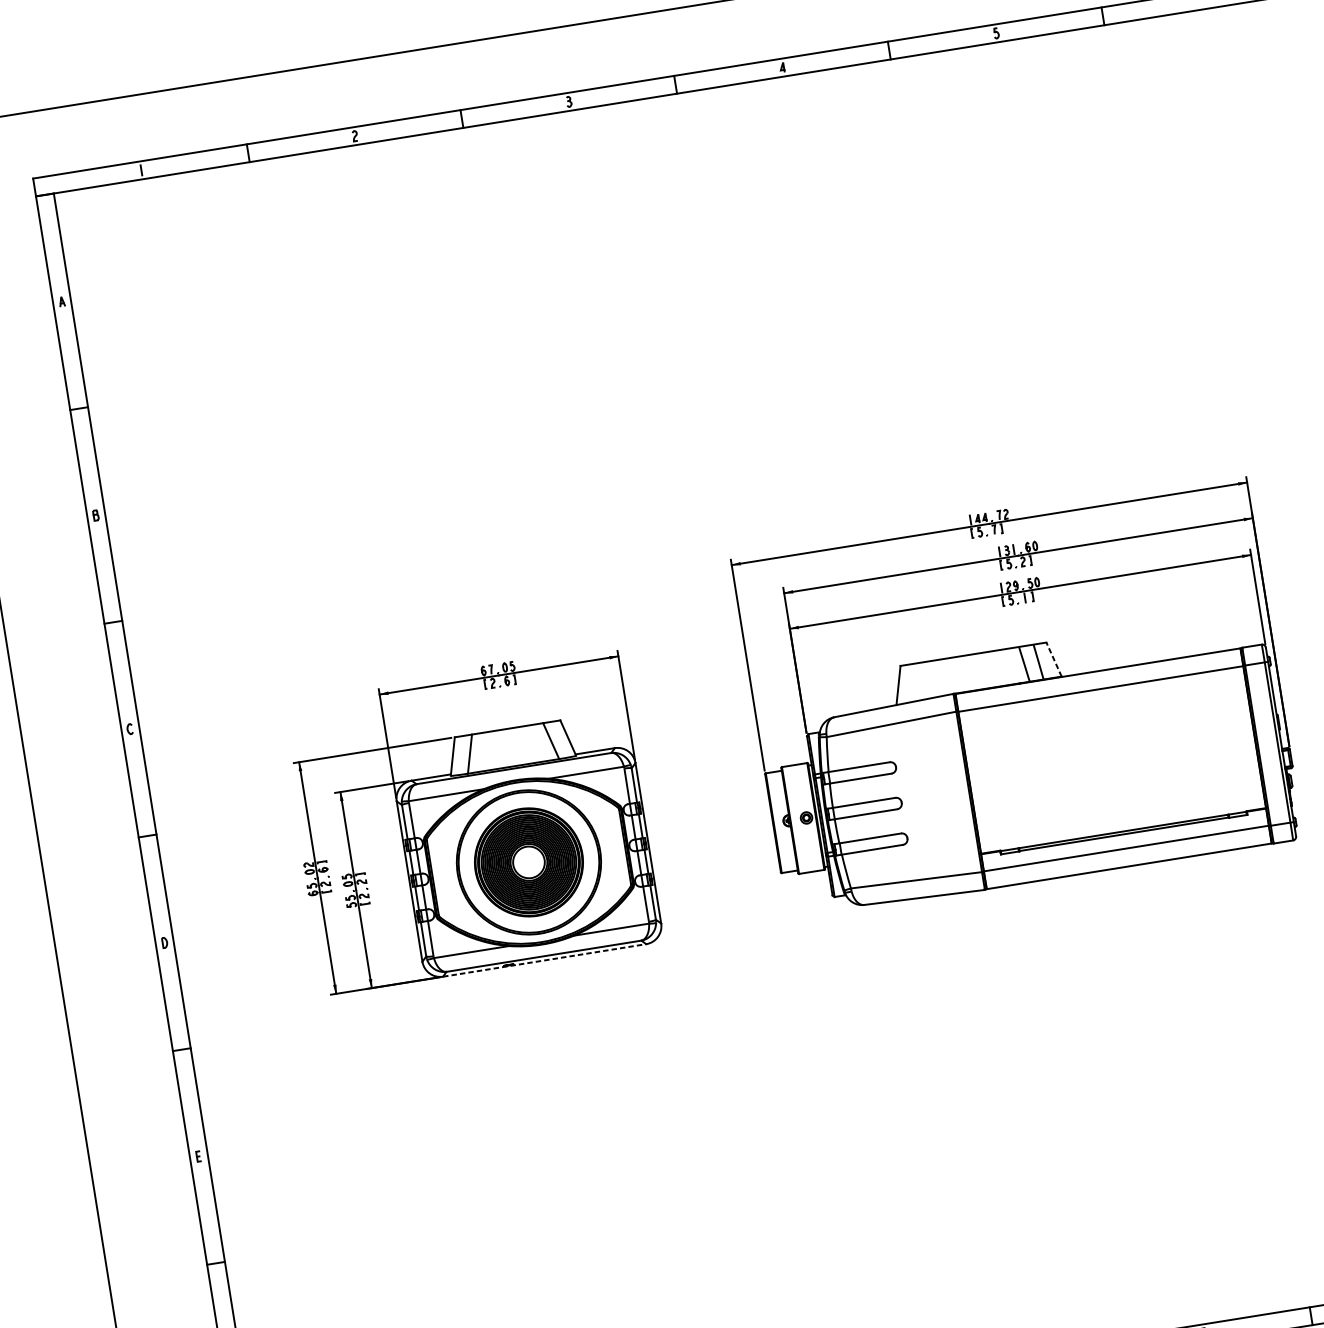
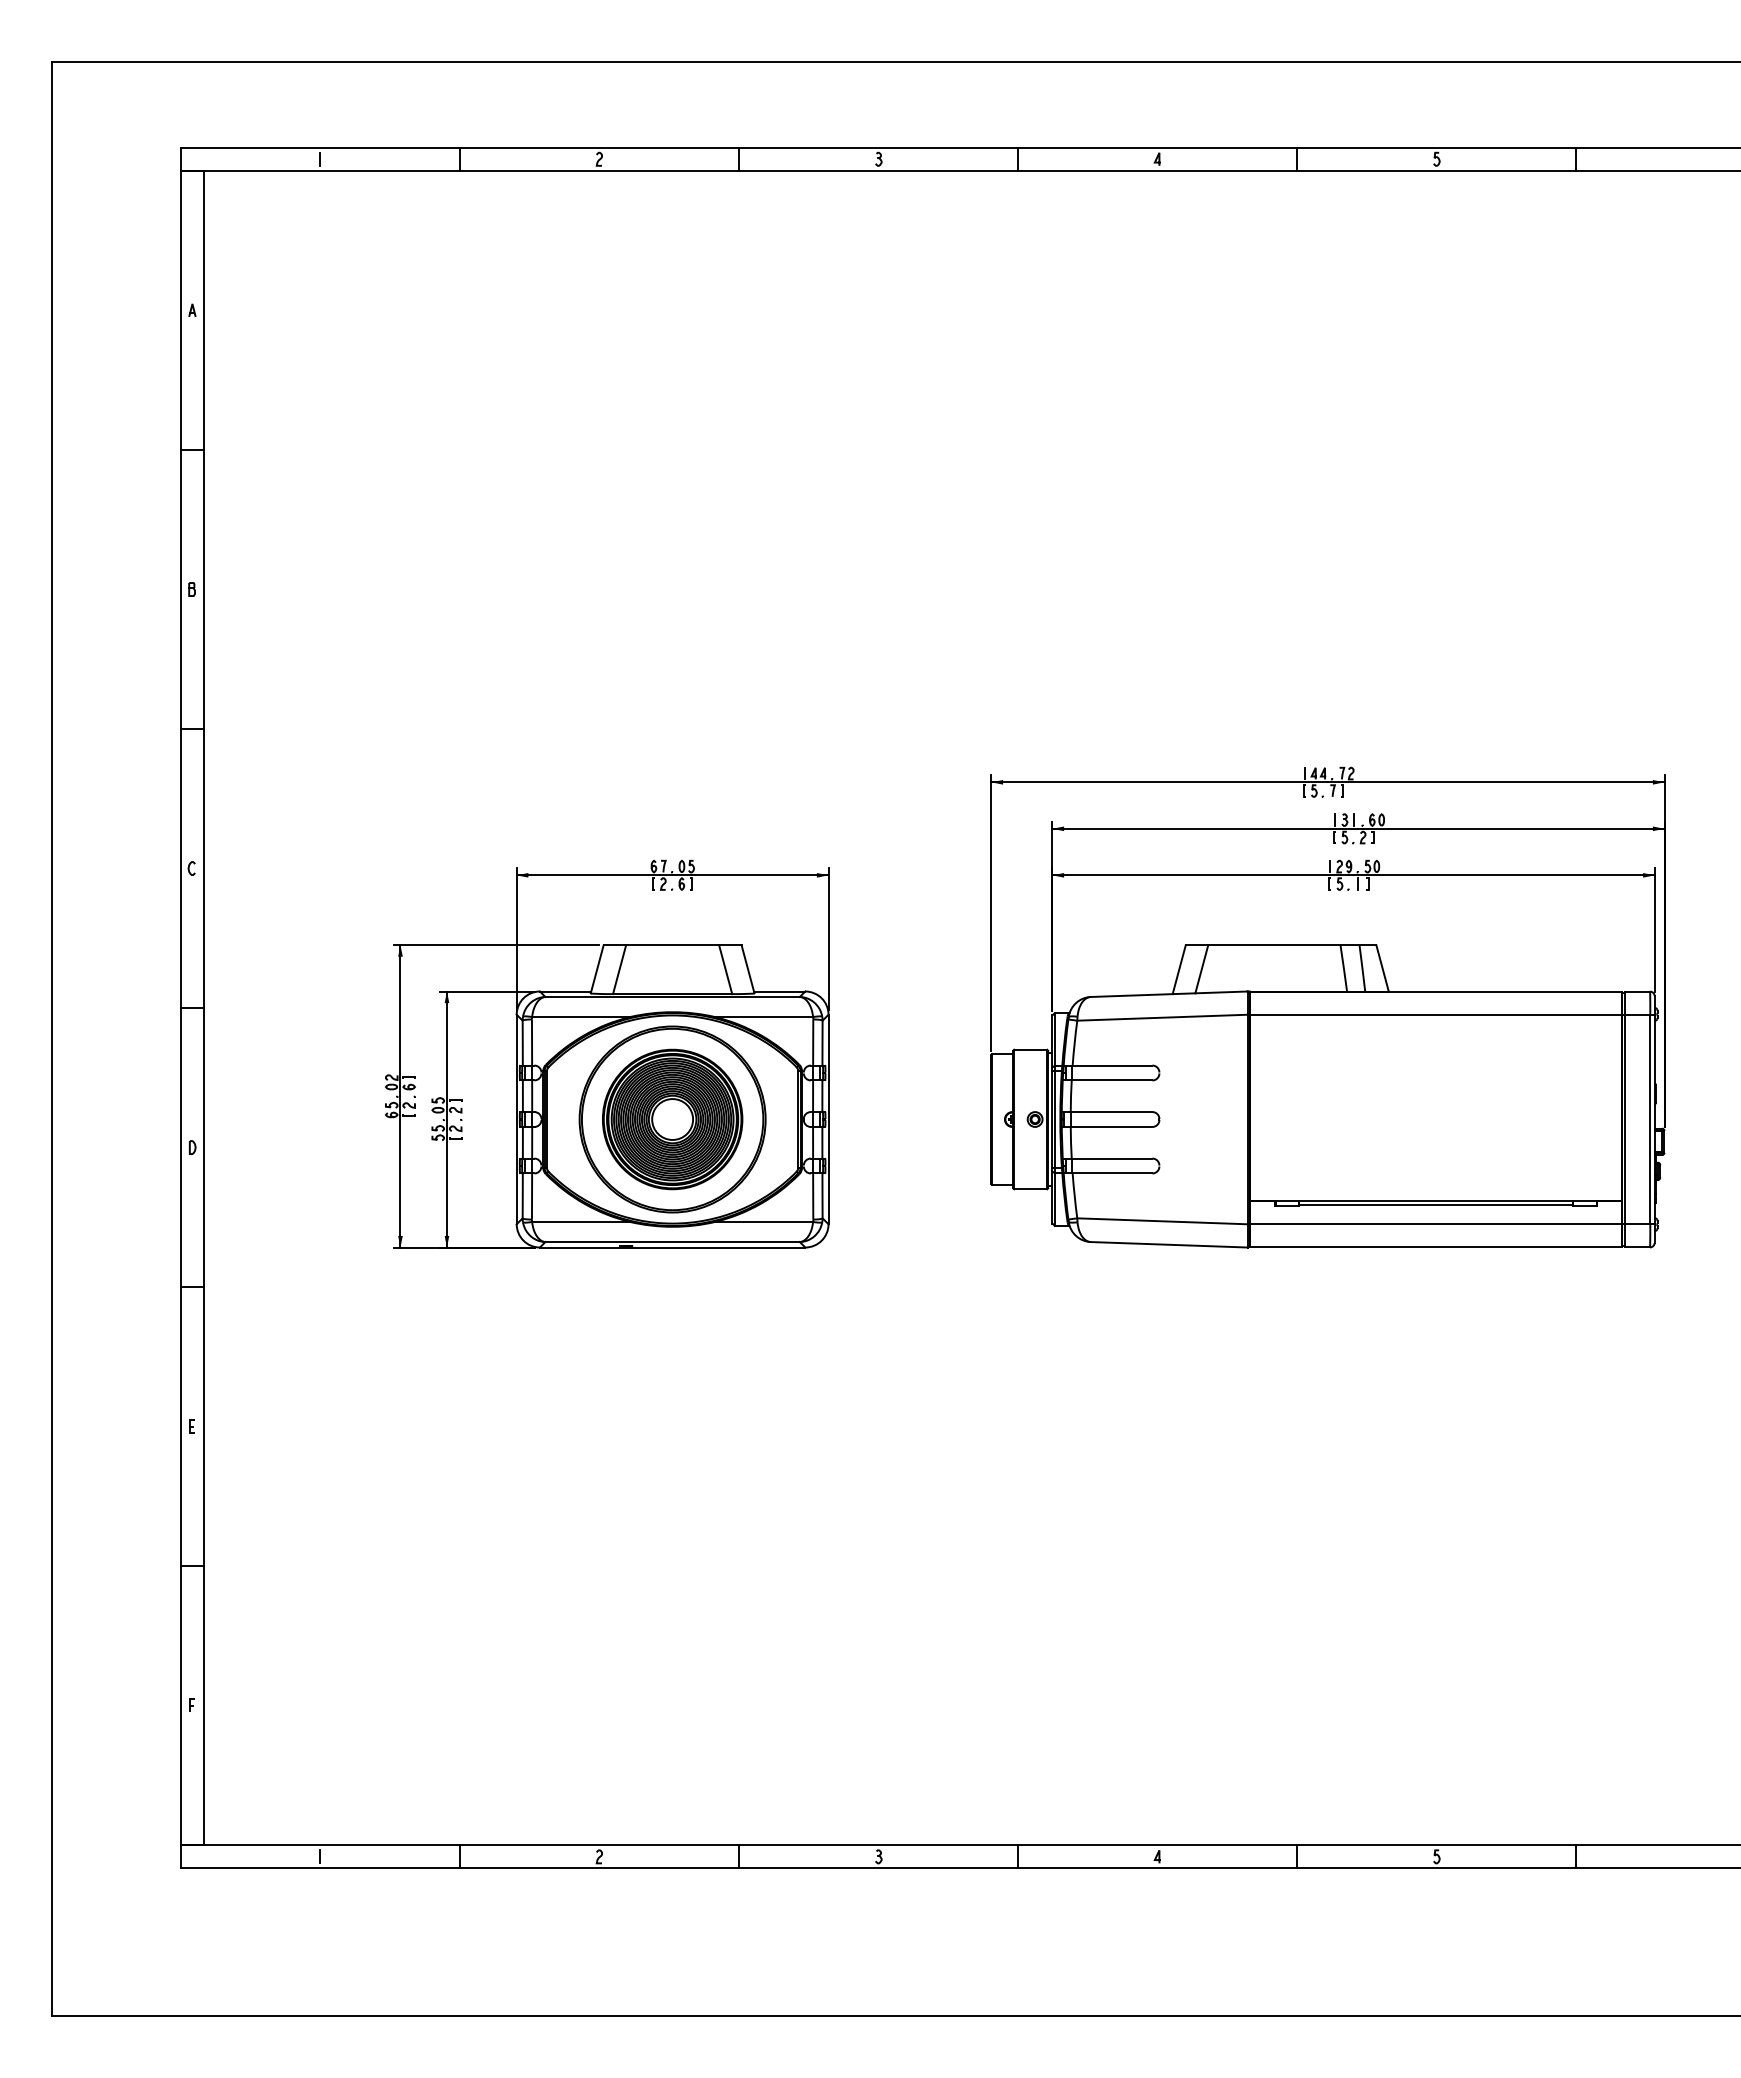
line: (1053, 658) -> (1382, 967), dashed -> solid
line: (915, 682) -> (1201, 969), added
line: (544, 960) -> (672, 1247), dashed -> solid

